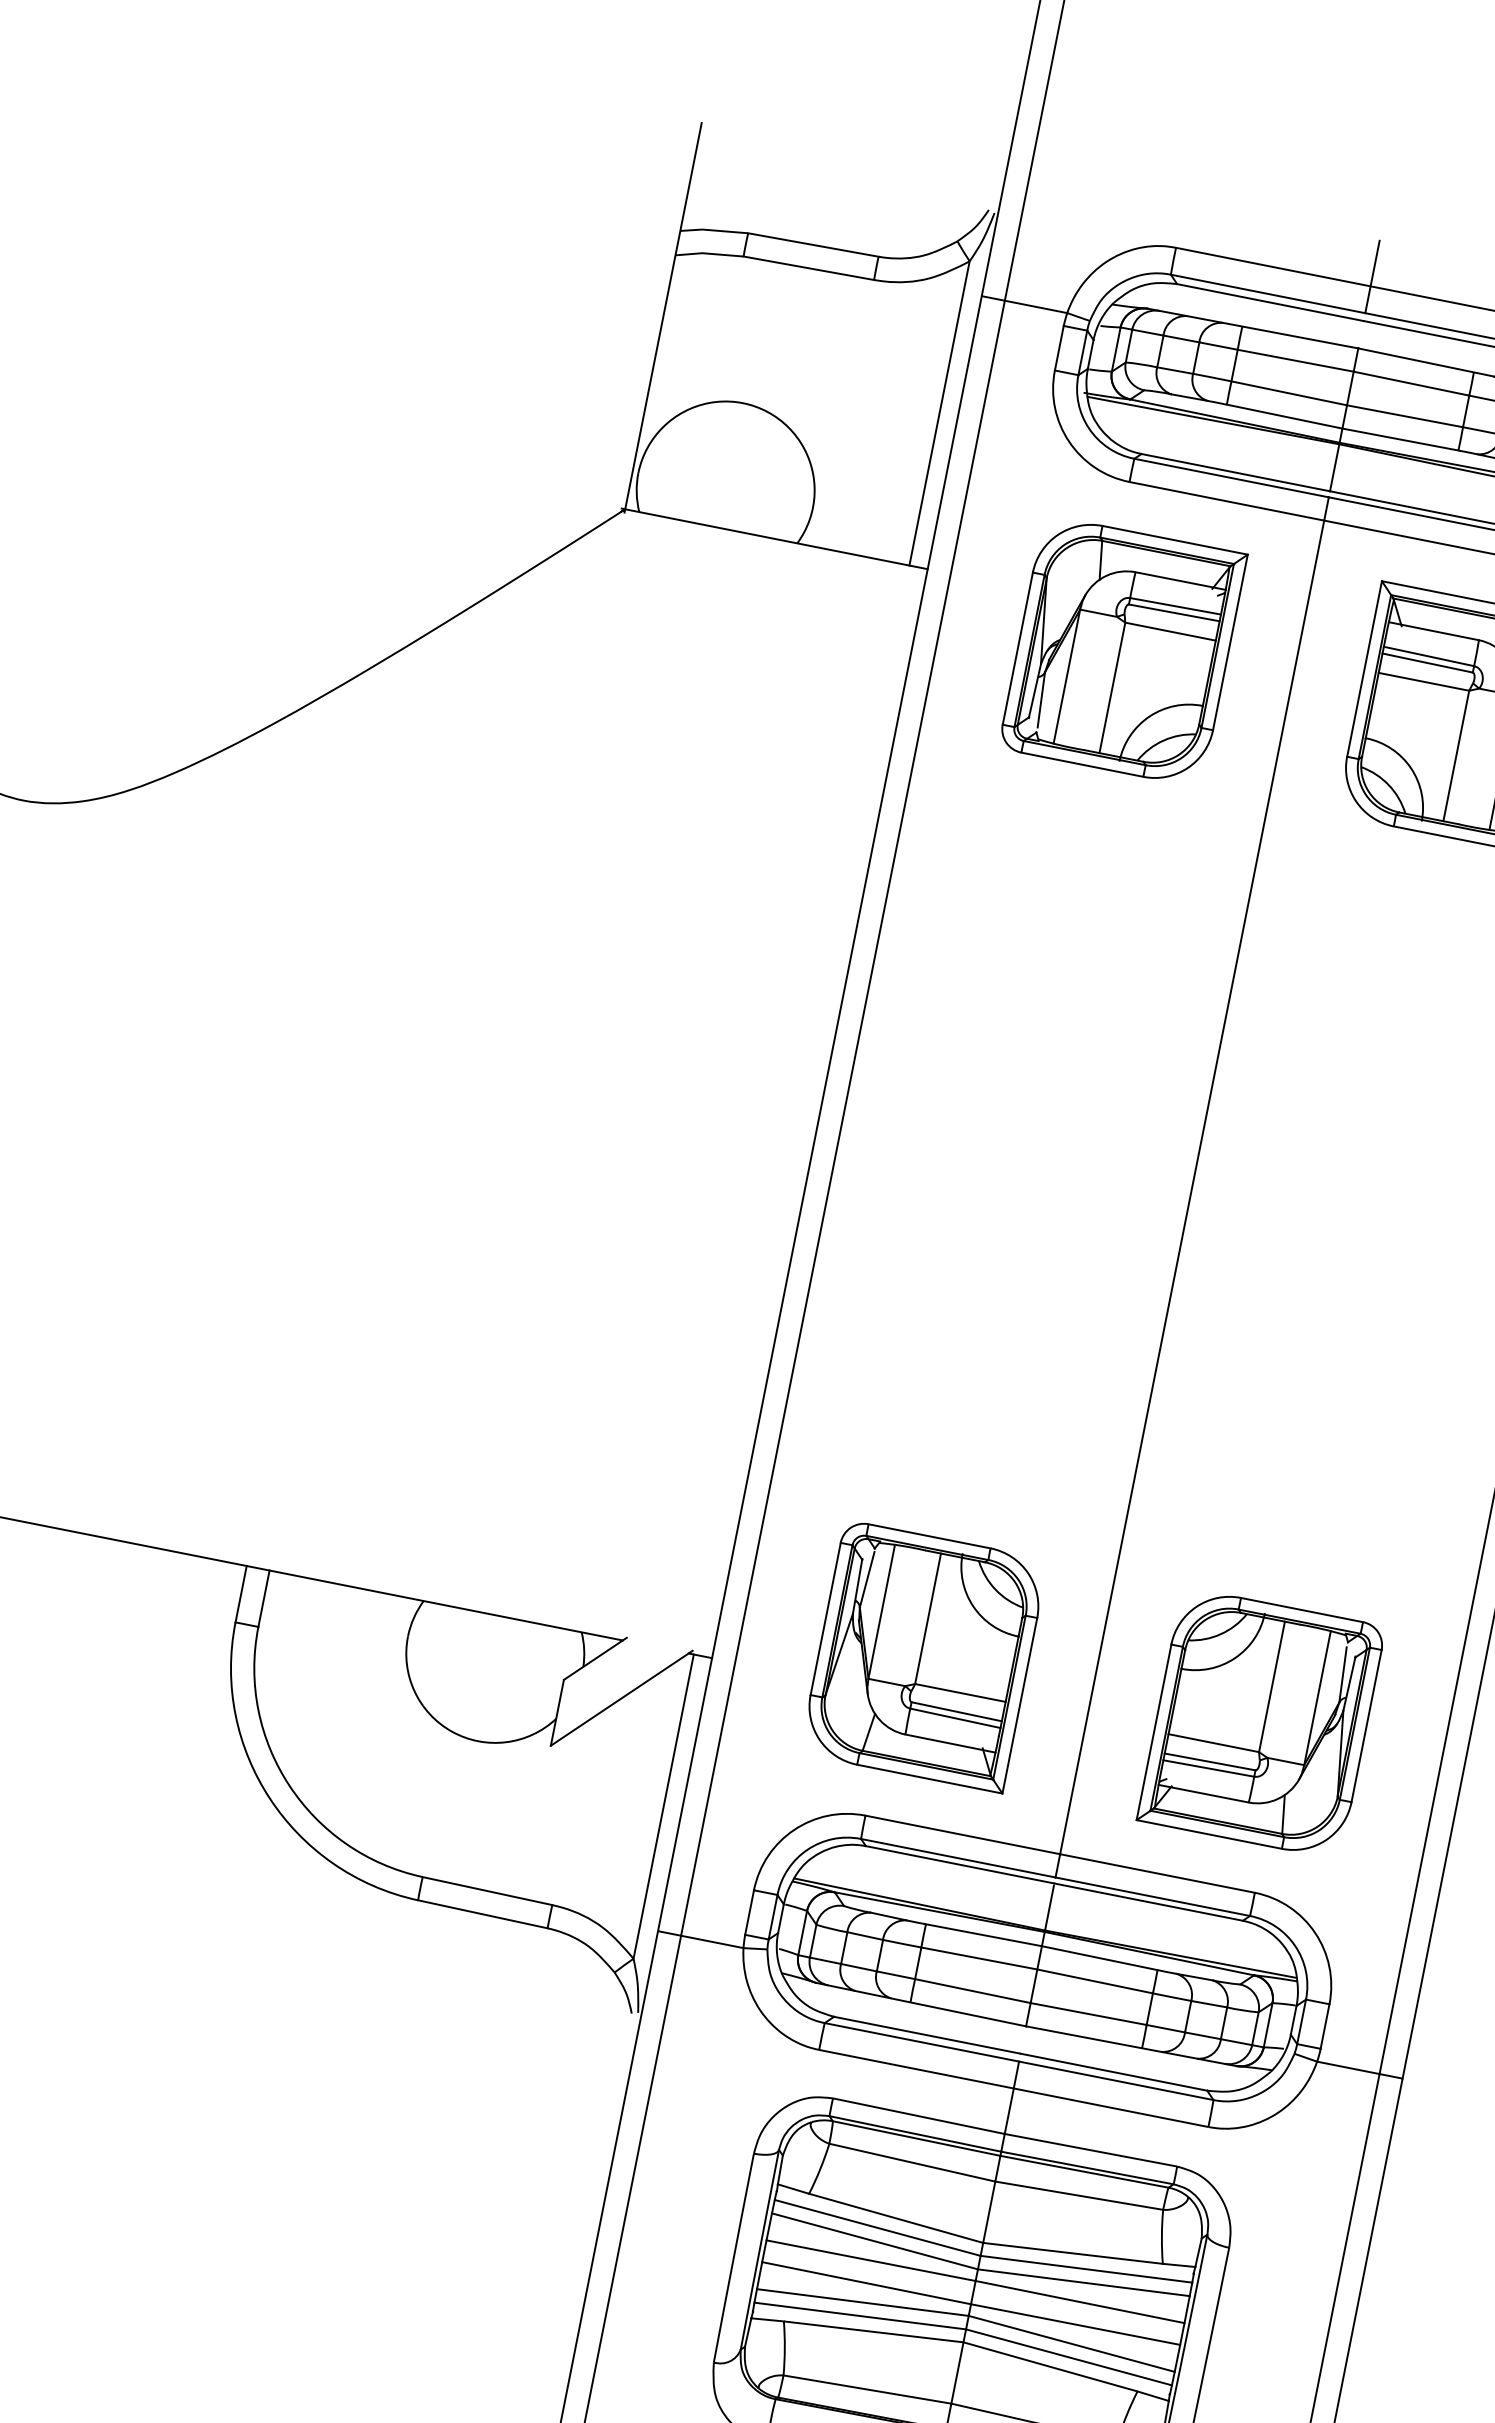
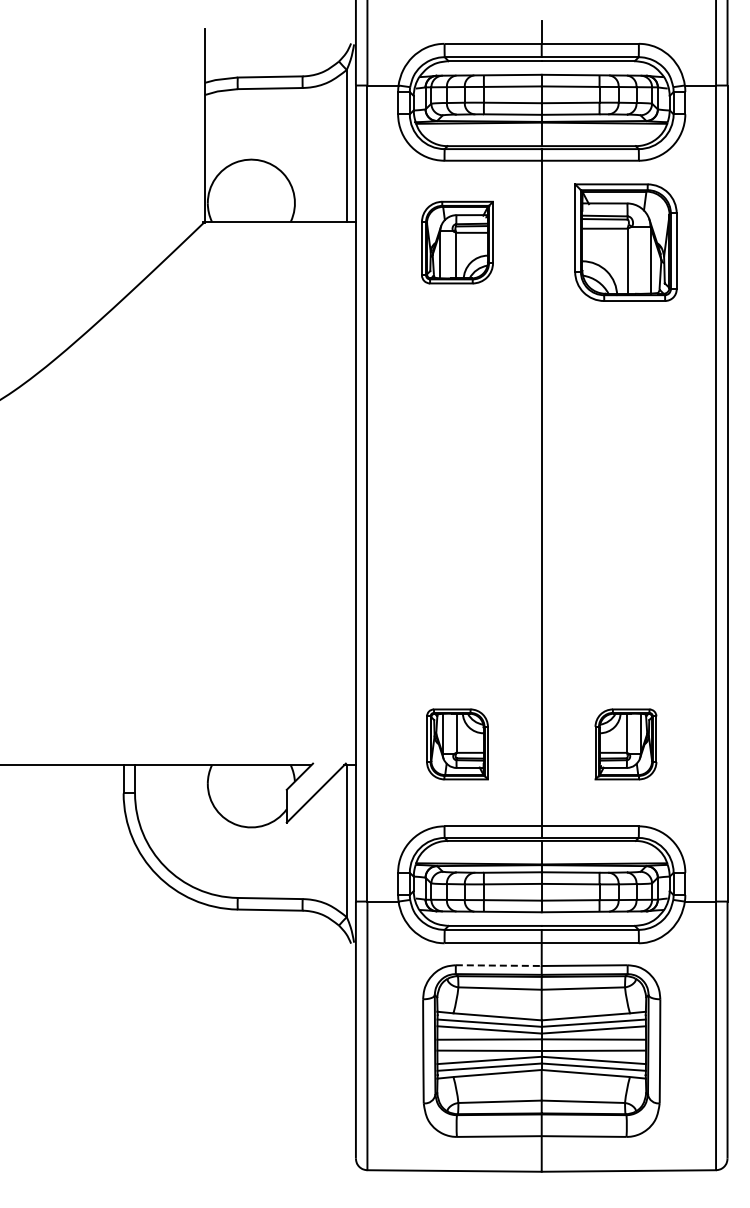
part: (1123, 650) -> (457, 242), size x0.7
part: (923, 1656) -> (457, 744), size x0.6
part: (1260, 1723) -> (625, 744), size x0.6
line: (916, 2115) -> (497, 965), solid -> dashed

